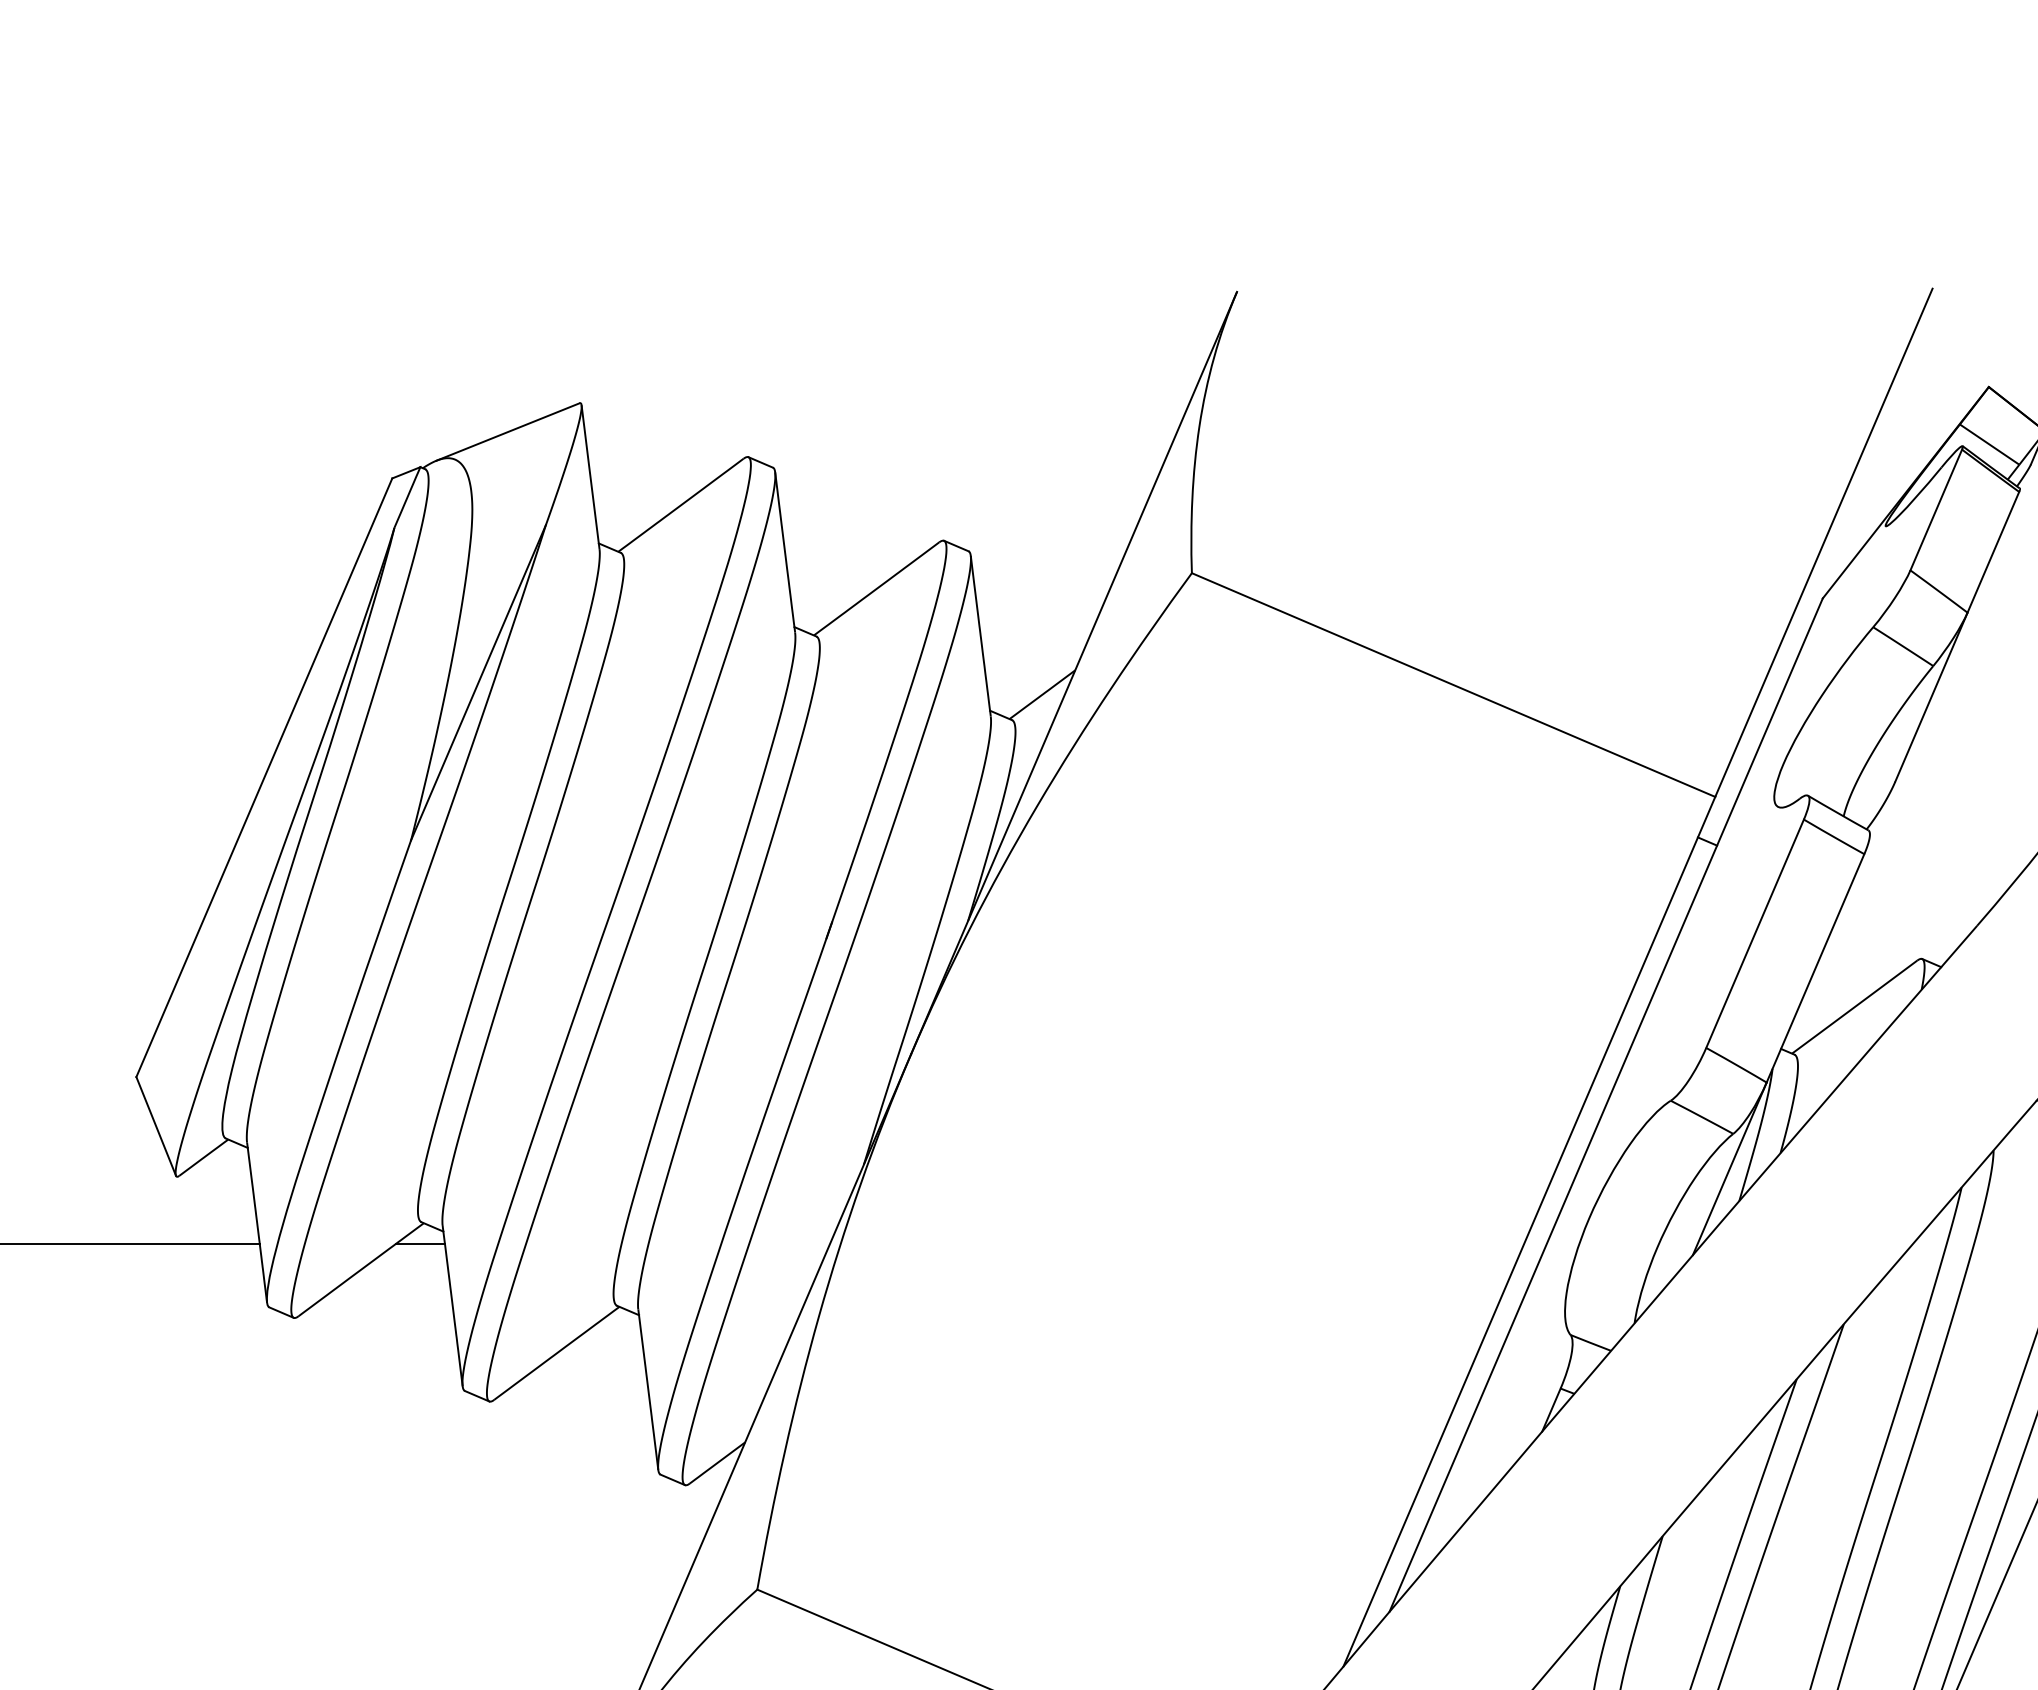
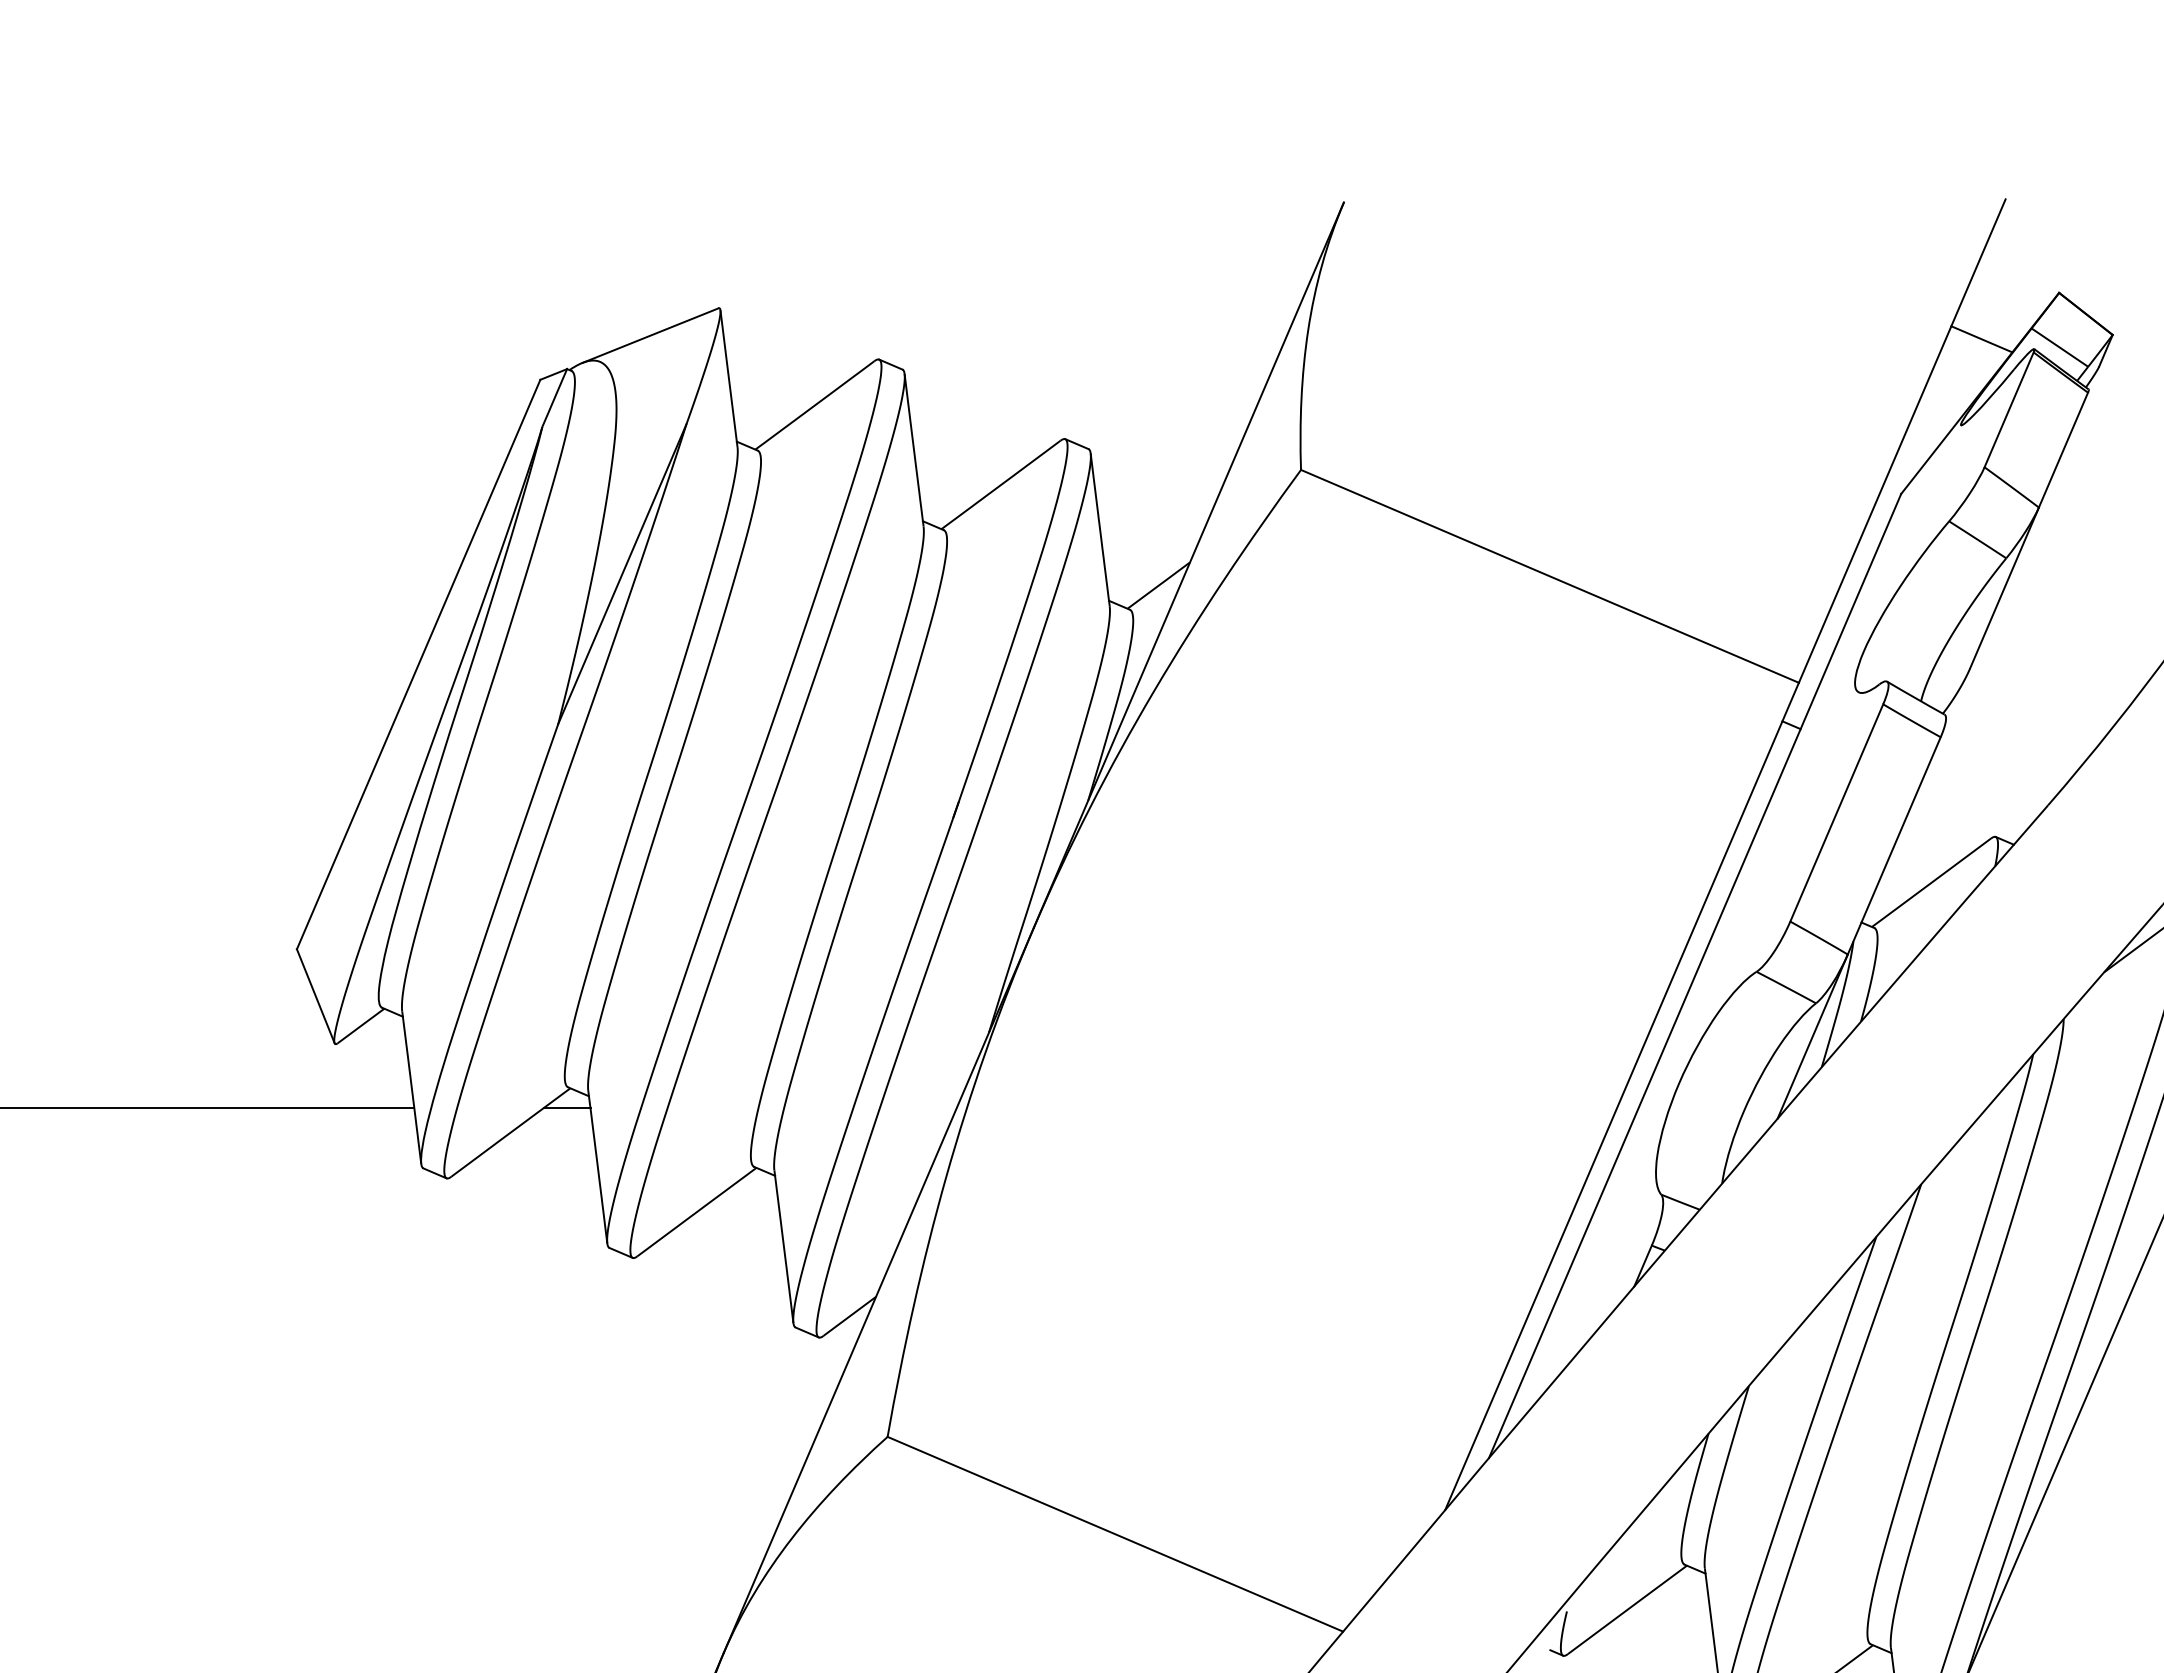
line: (1907, 436) -> (1981, 339), added

